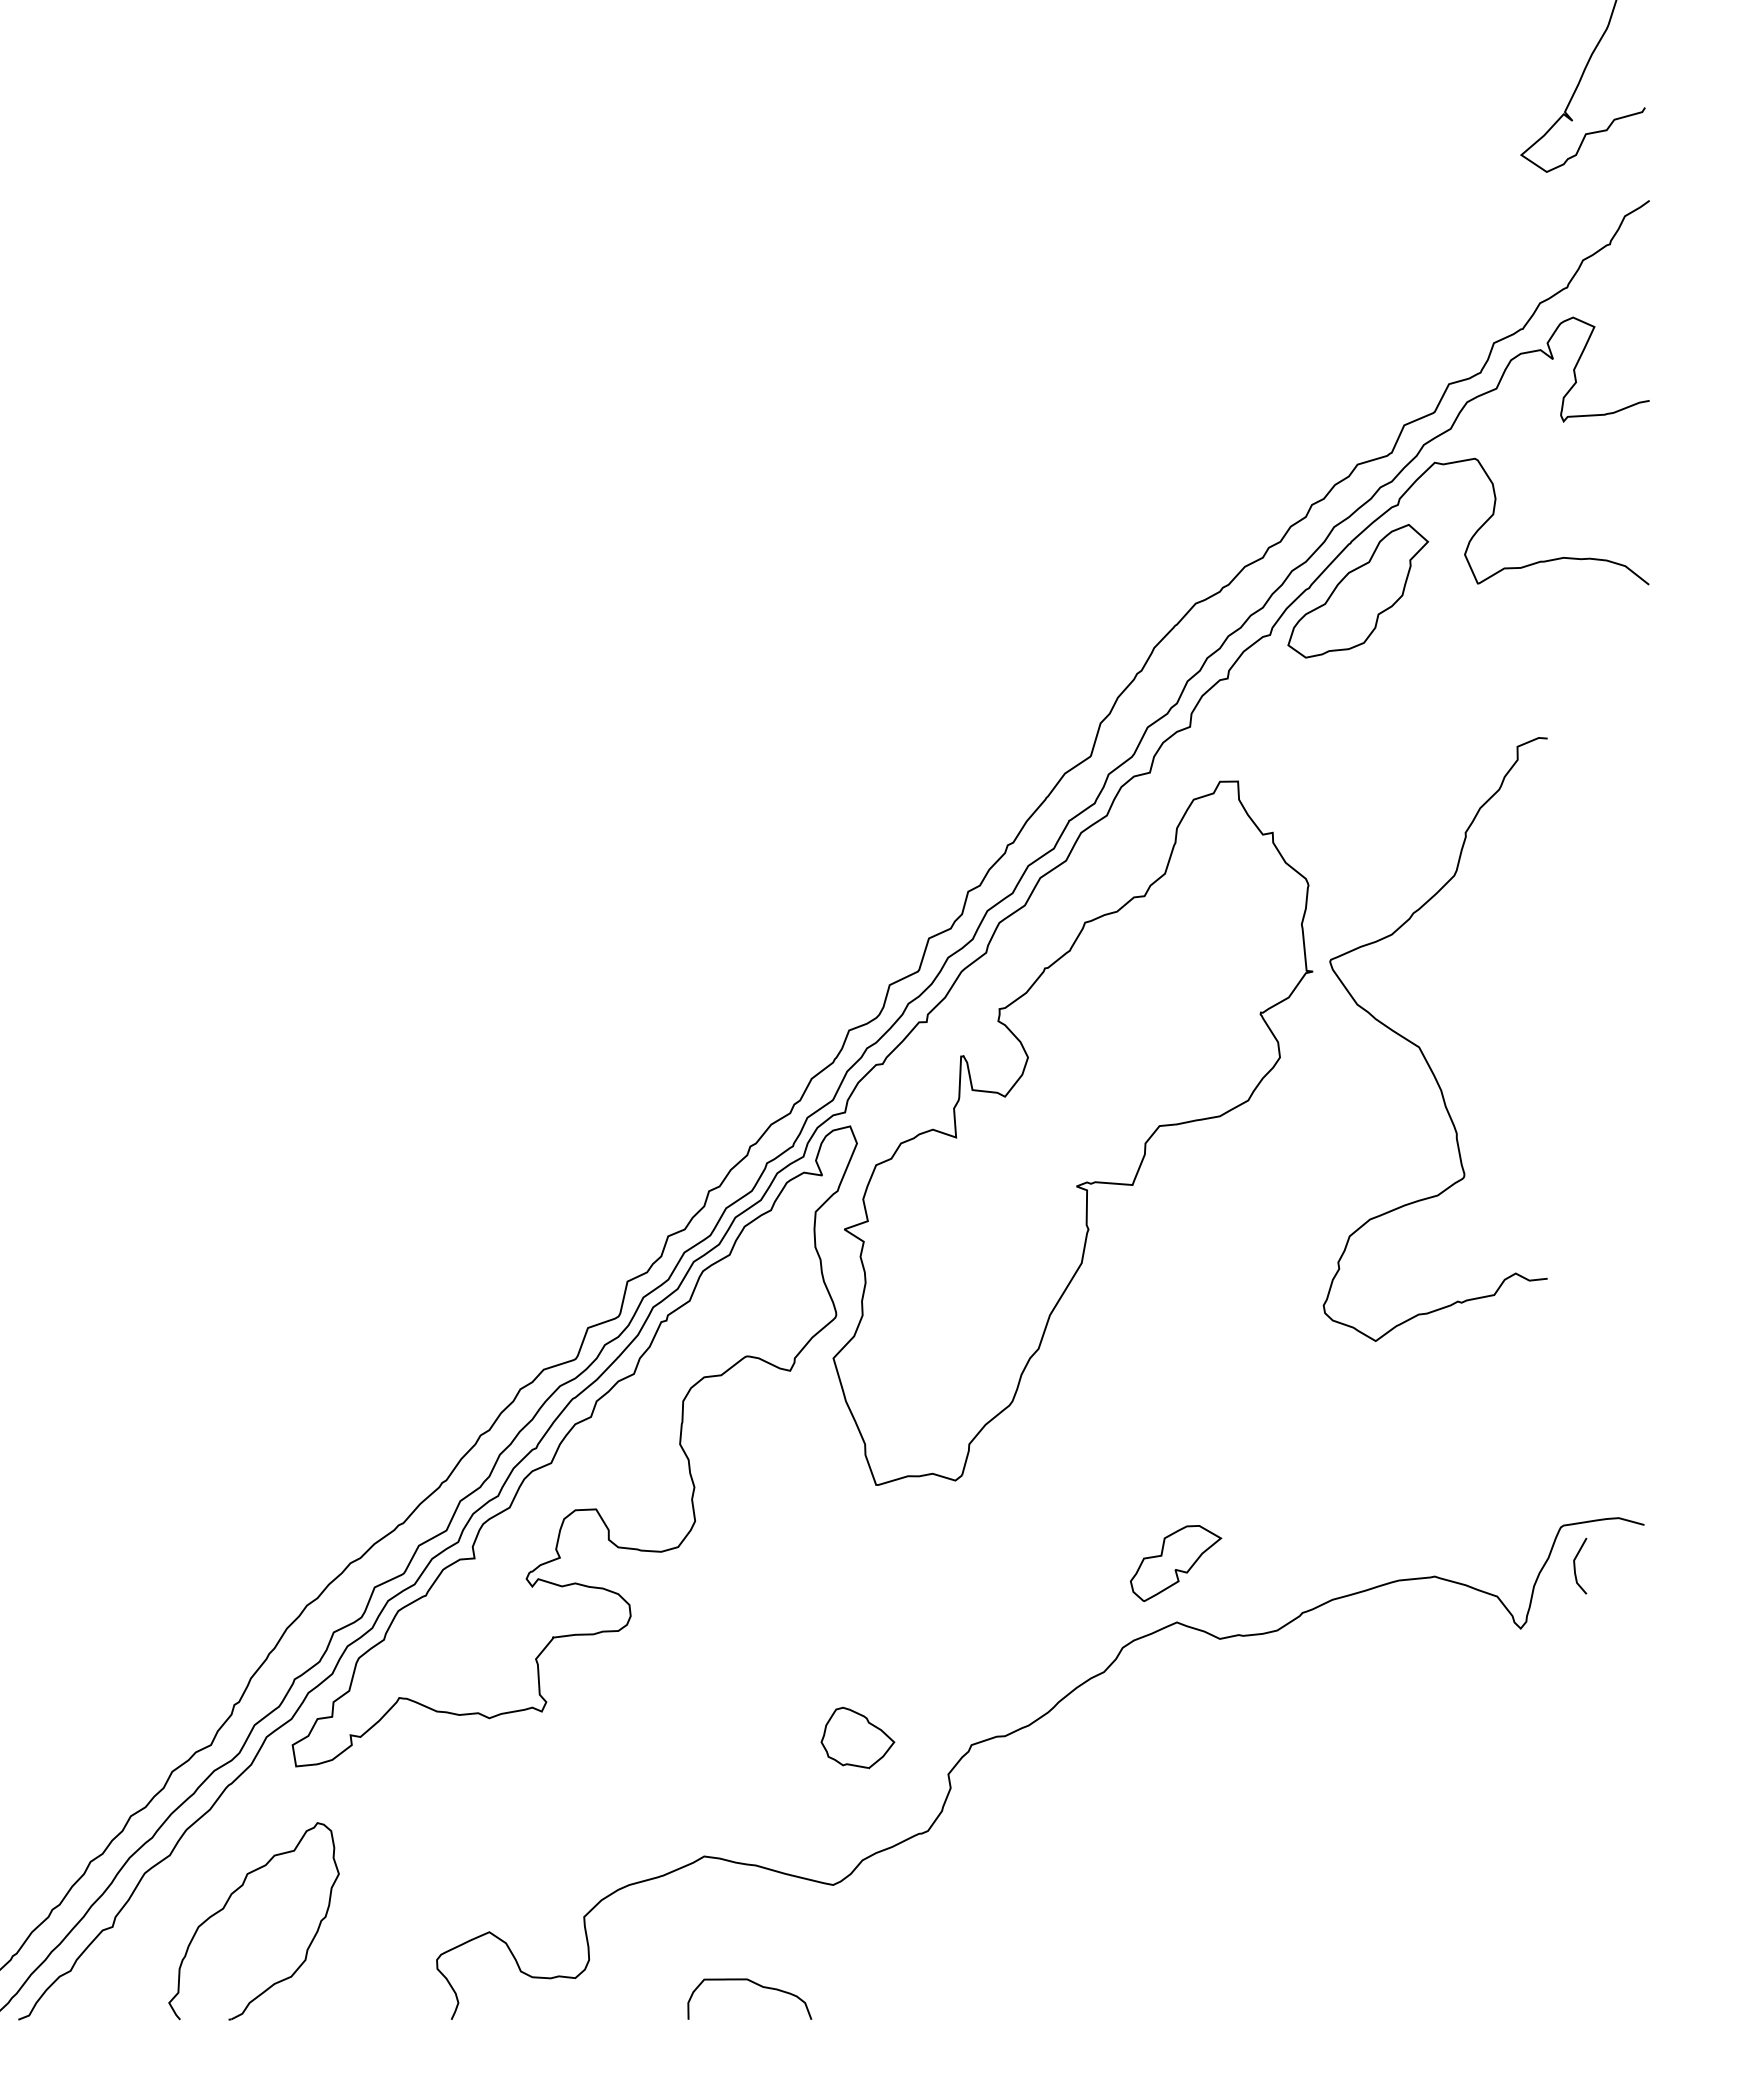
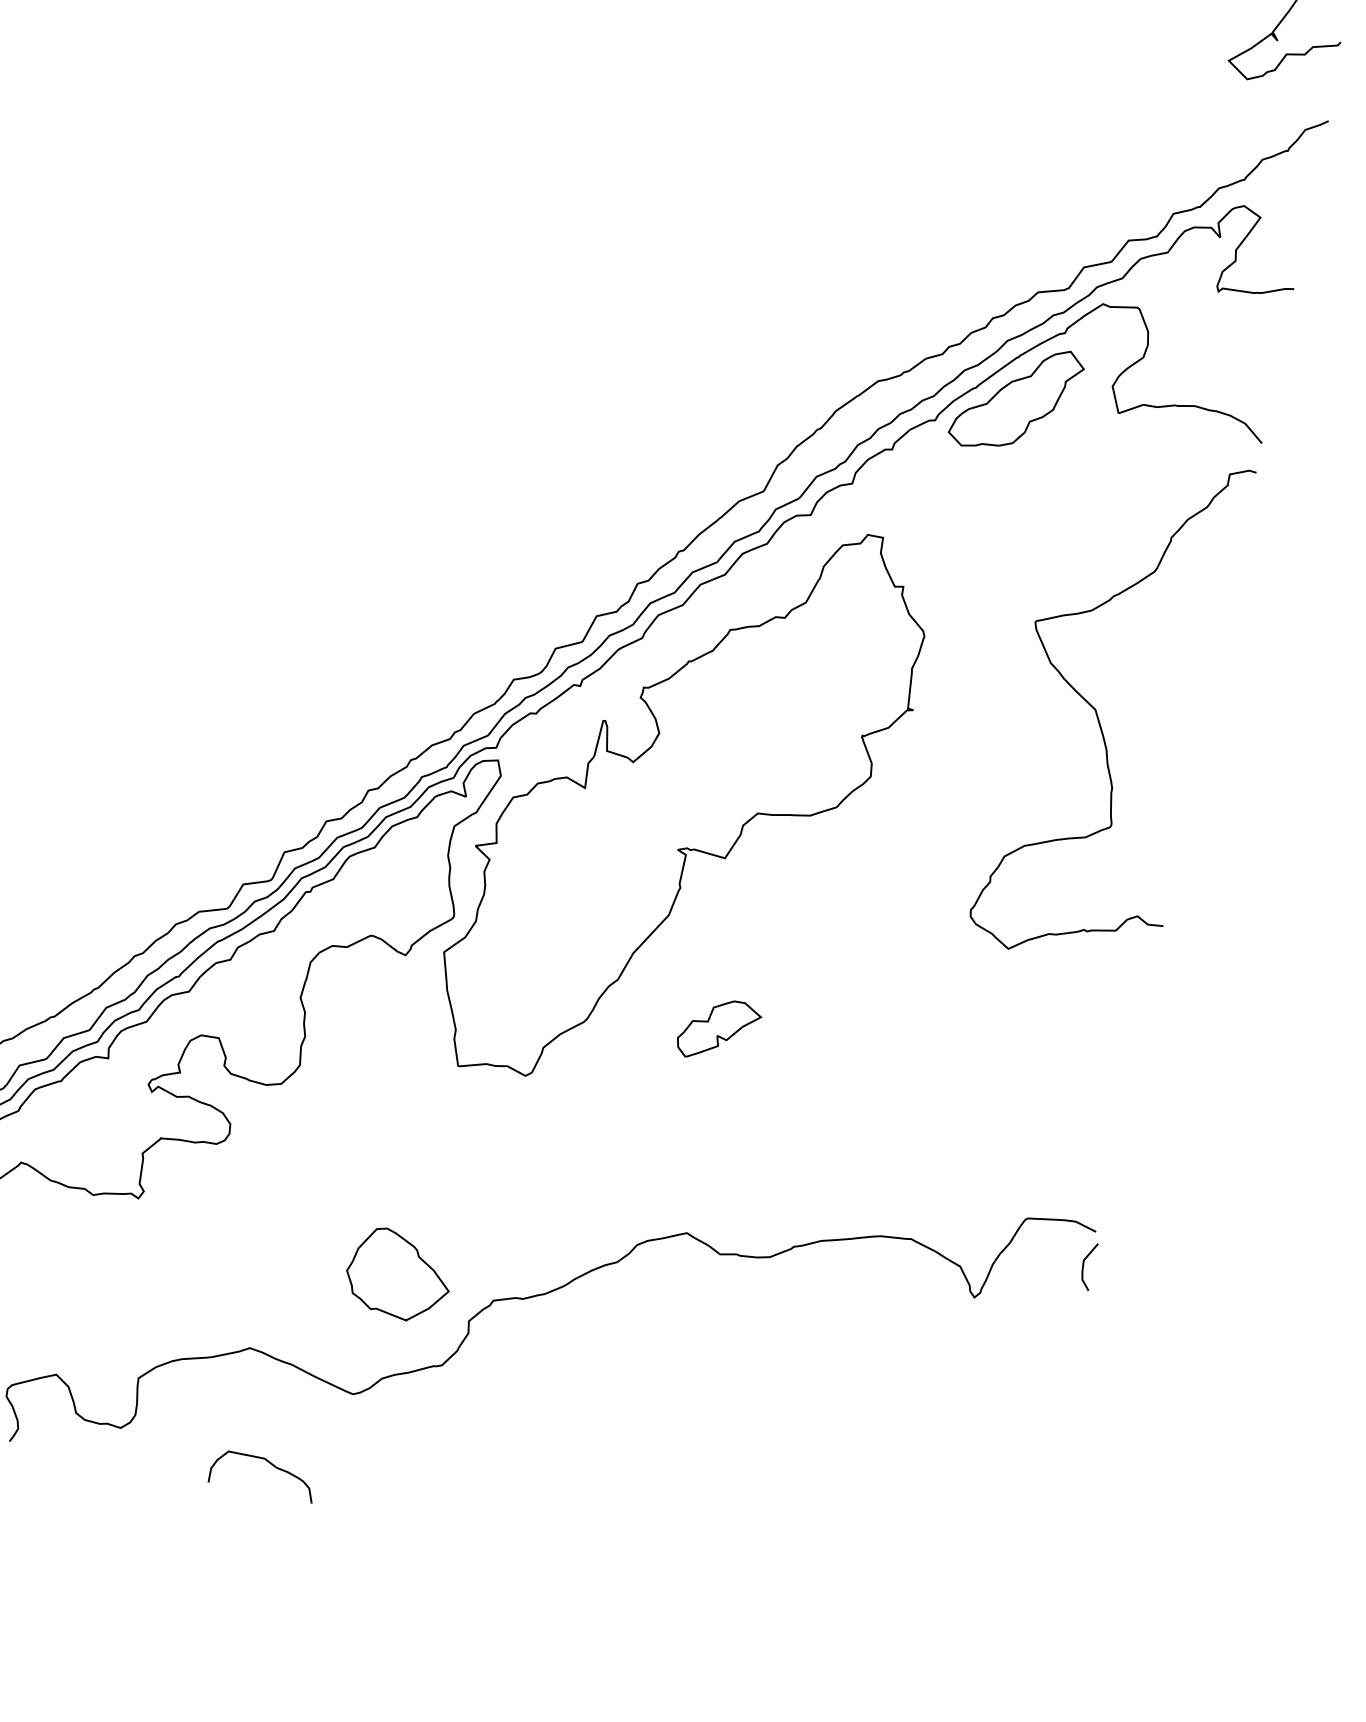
curve: (1420, 1047) -> (1096, 710), moved
part: (1176, 1563) -> (719, 1030), moved
line: (1575, 1566) -> (1083, 1265), moved
part: (857, 1737) -> (398, 1274), size x1.67

